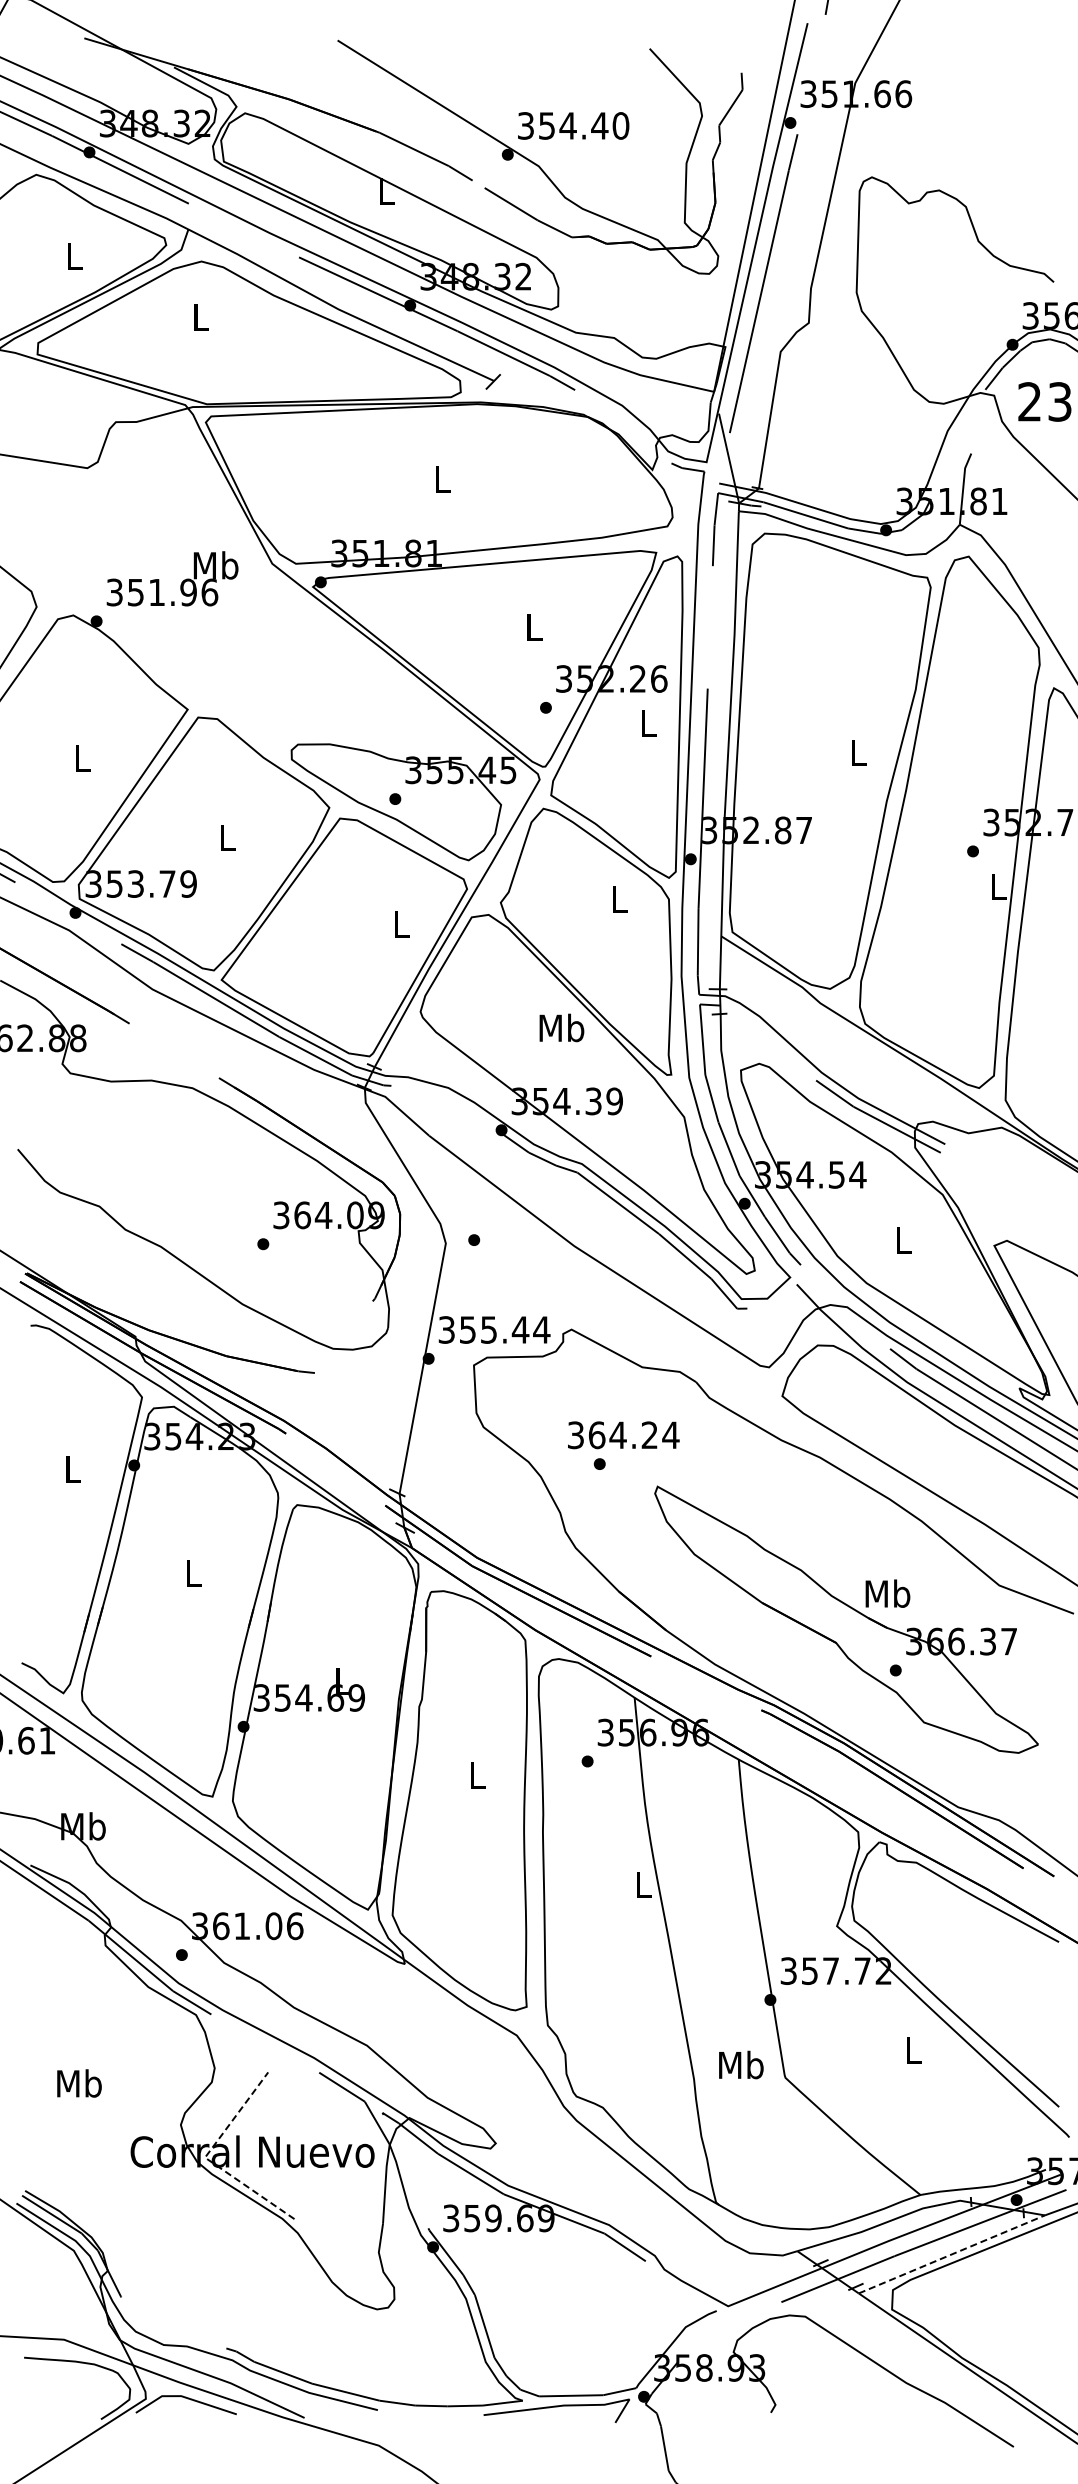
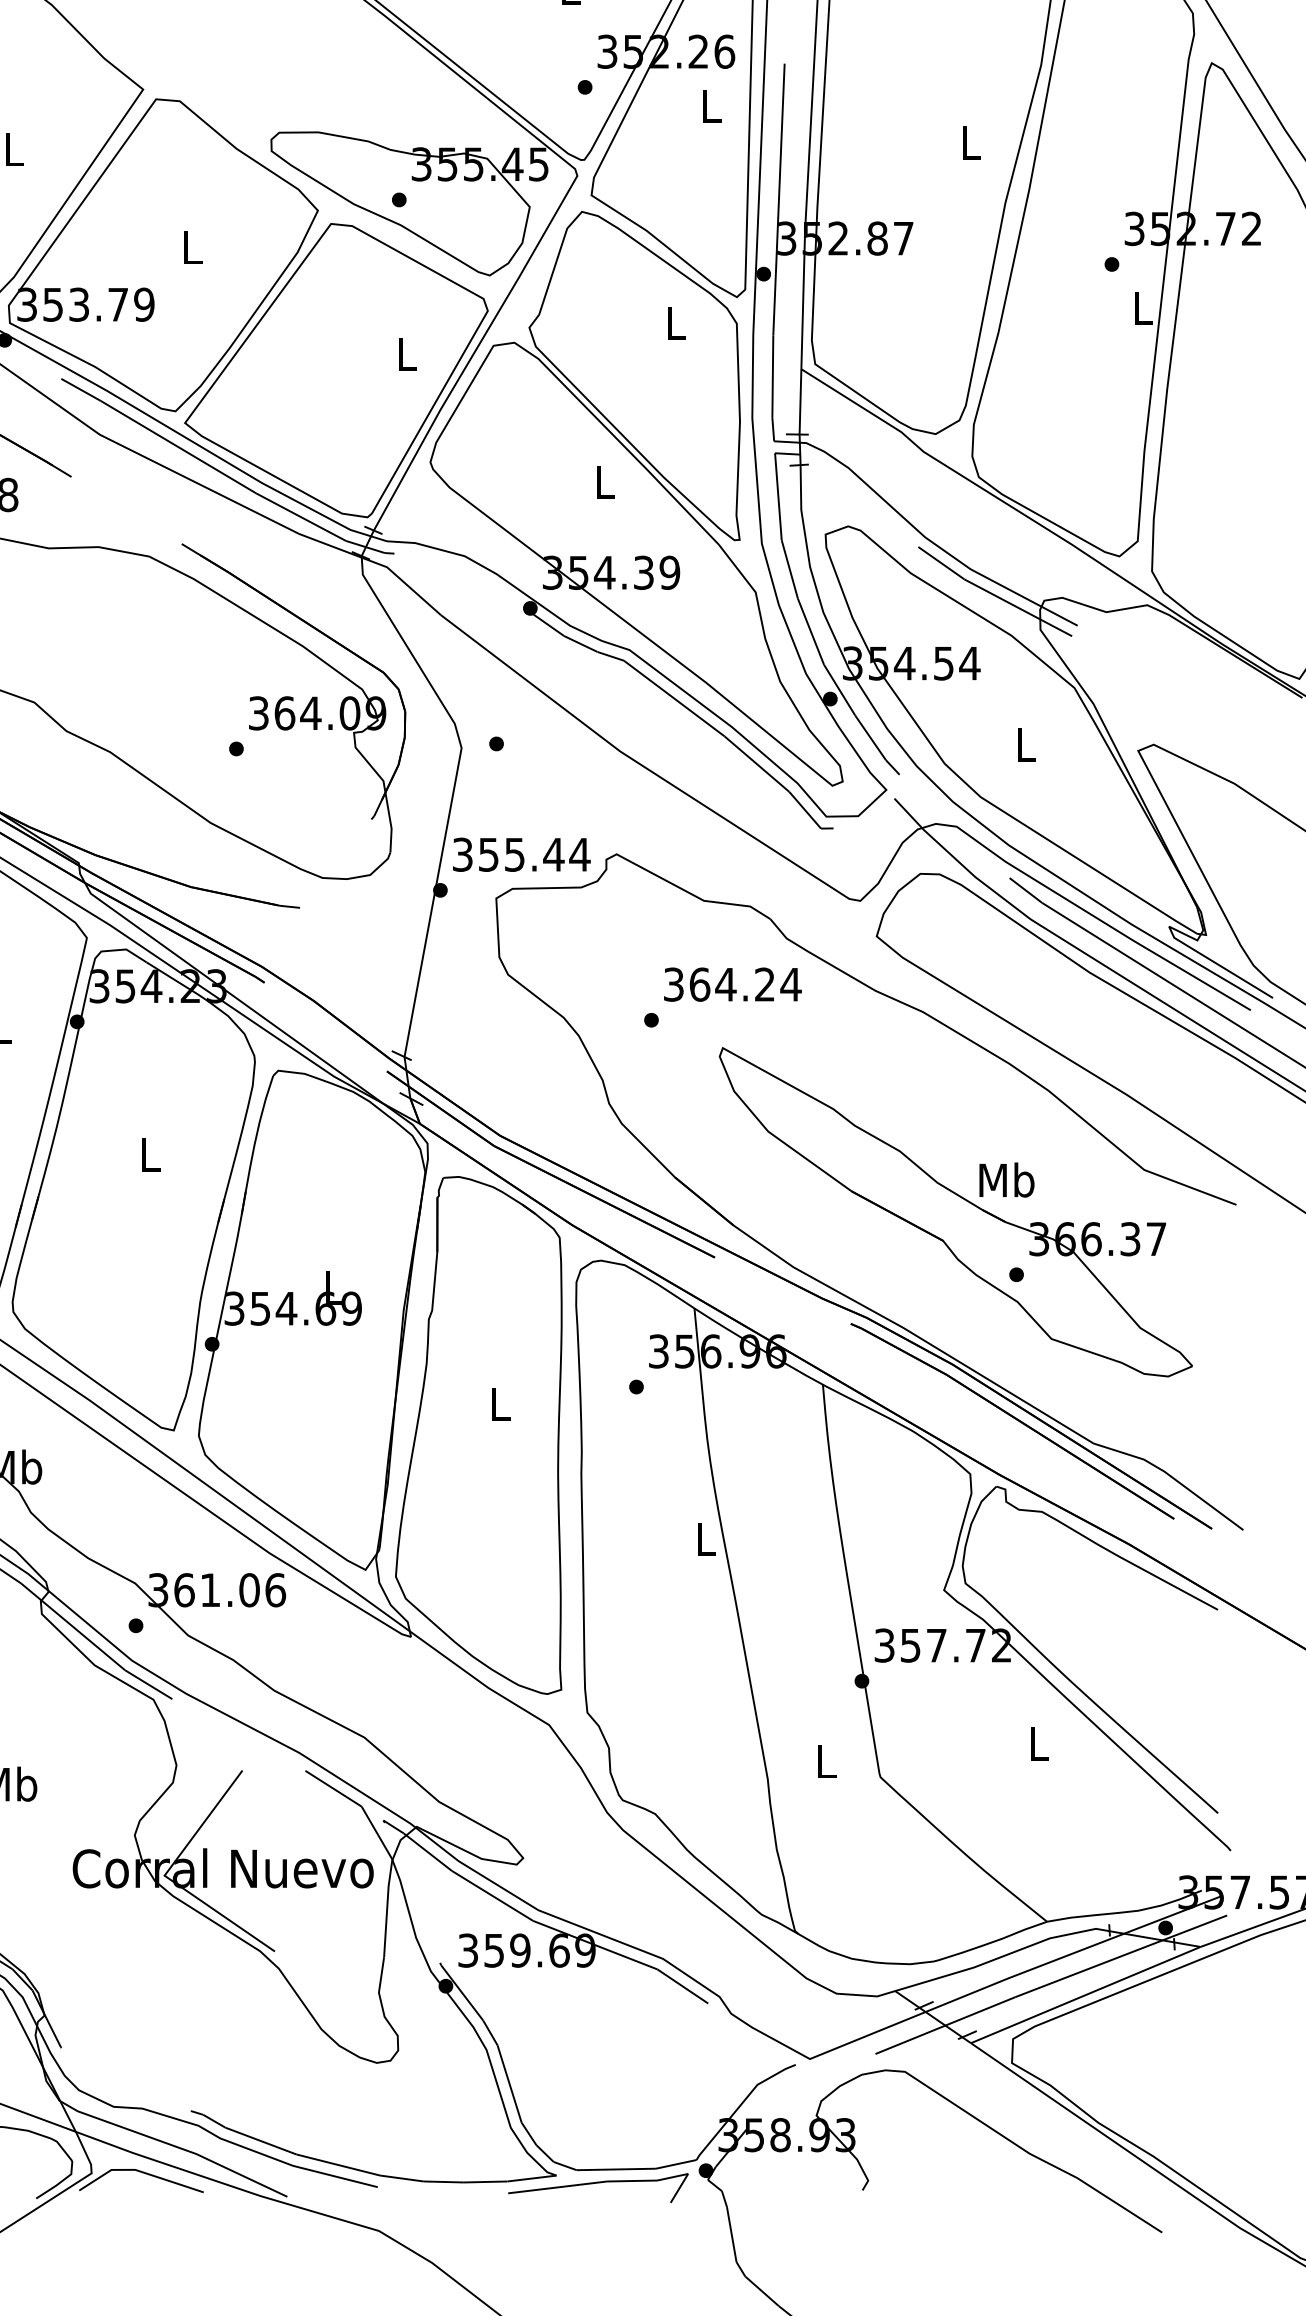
text: (561, 1027) -> (604, 481), Mb -> L
text: (623, 1435) -> (732, 984), moved
text: (741, 2064) -> (826, 1760), Mb -> L
line: (205, 2157) -> (165, 1875), dashed -> solid
line: (951, 2254) -> (1085, 1995), dashed -> solid

